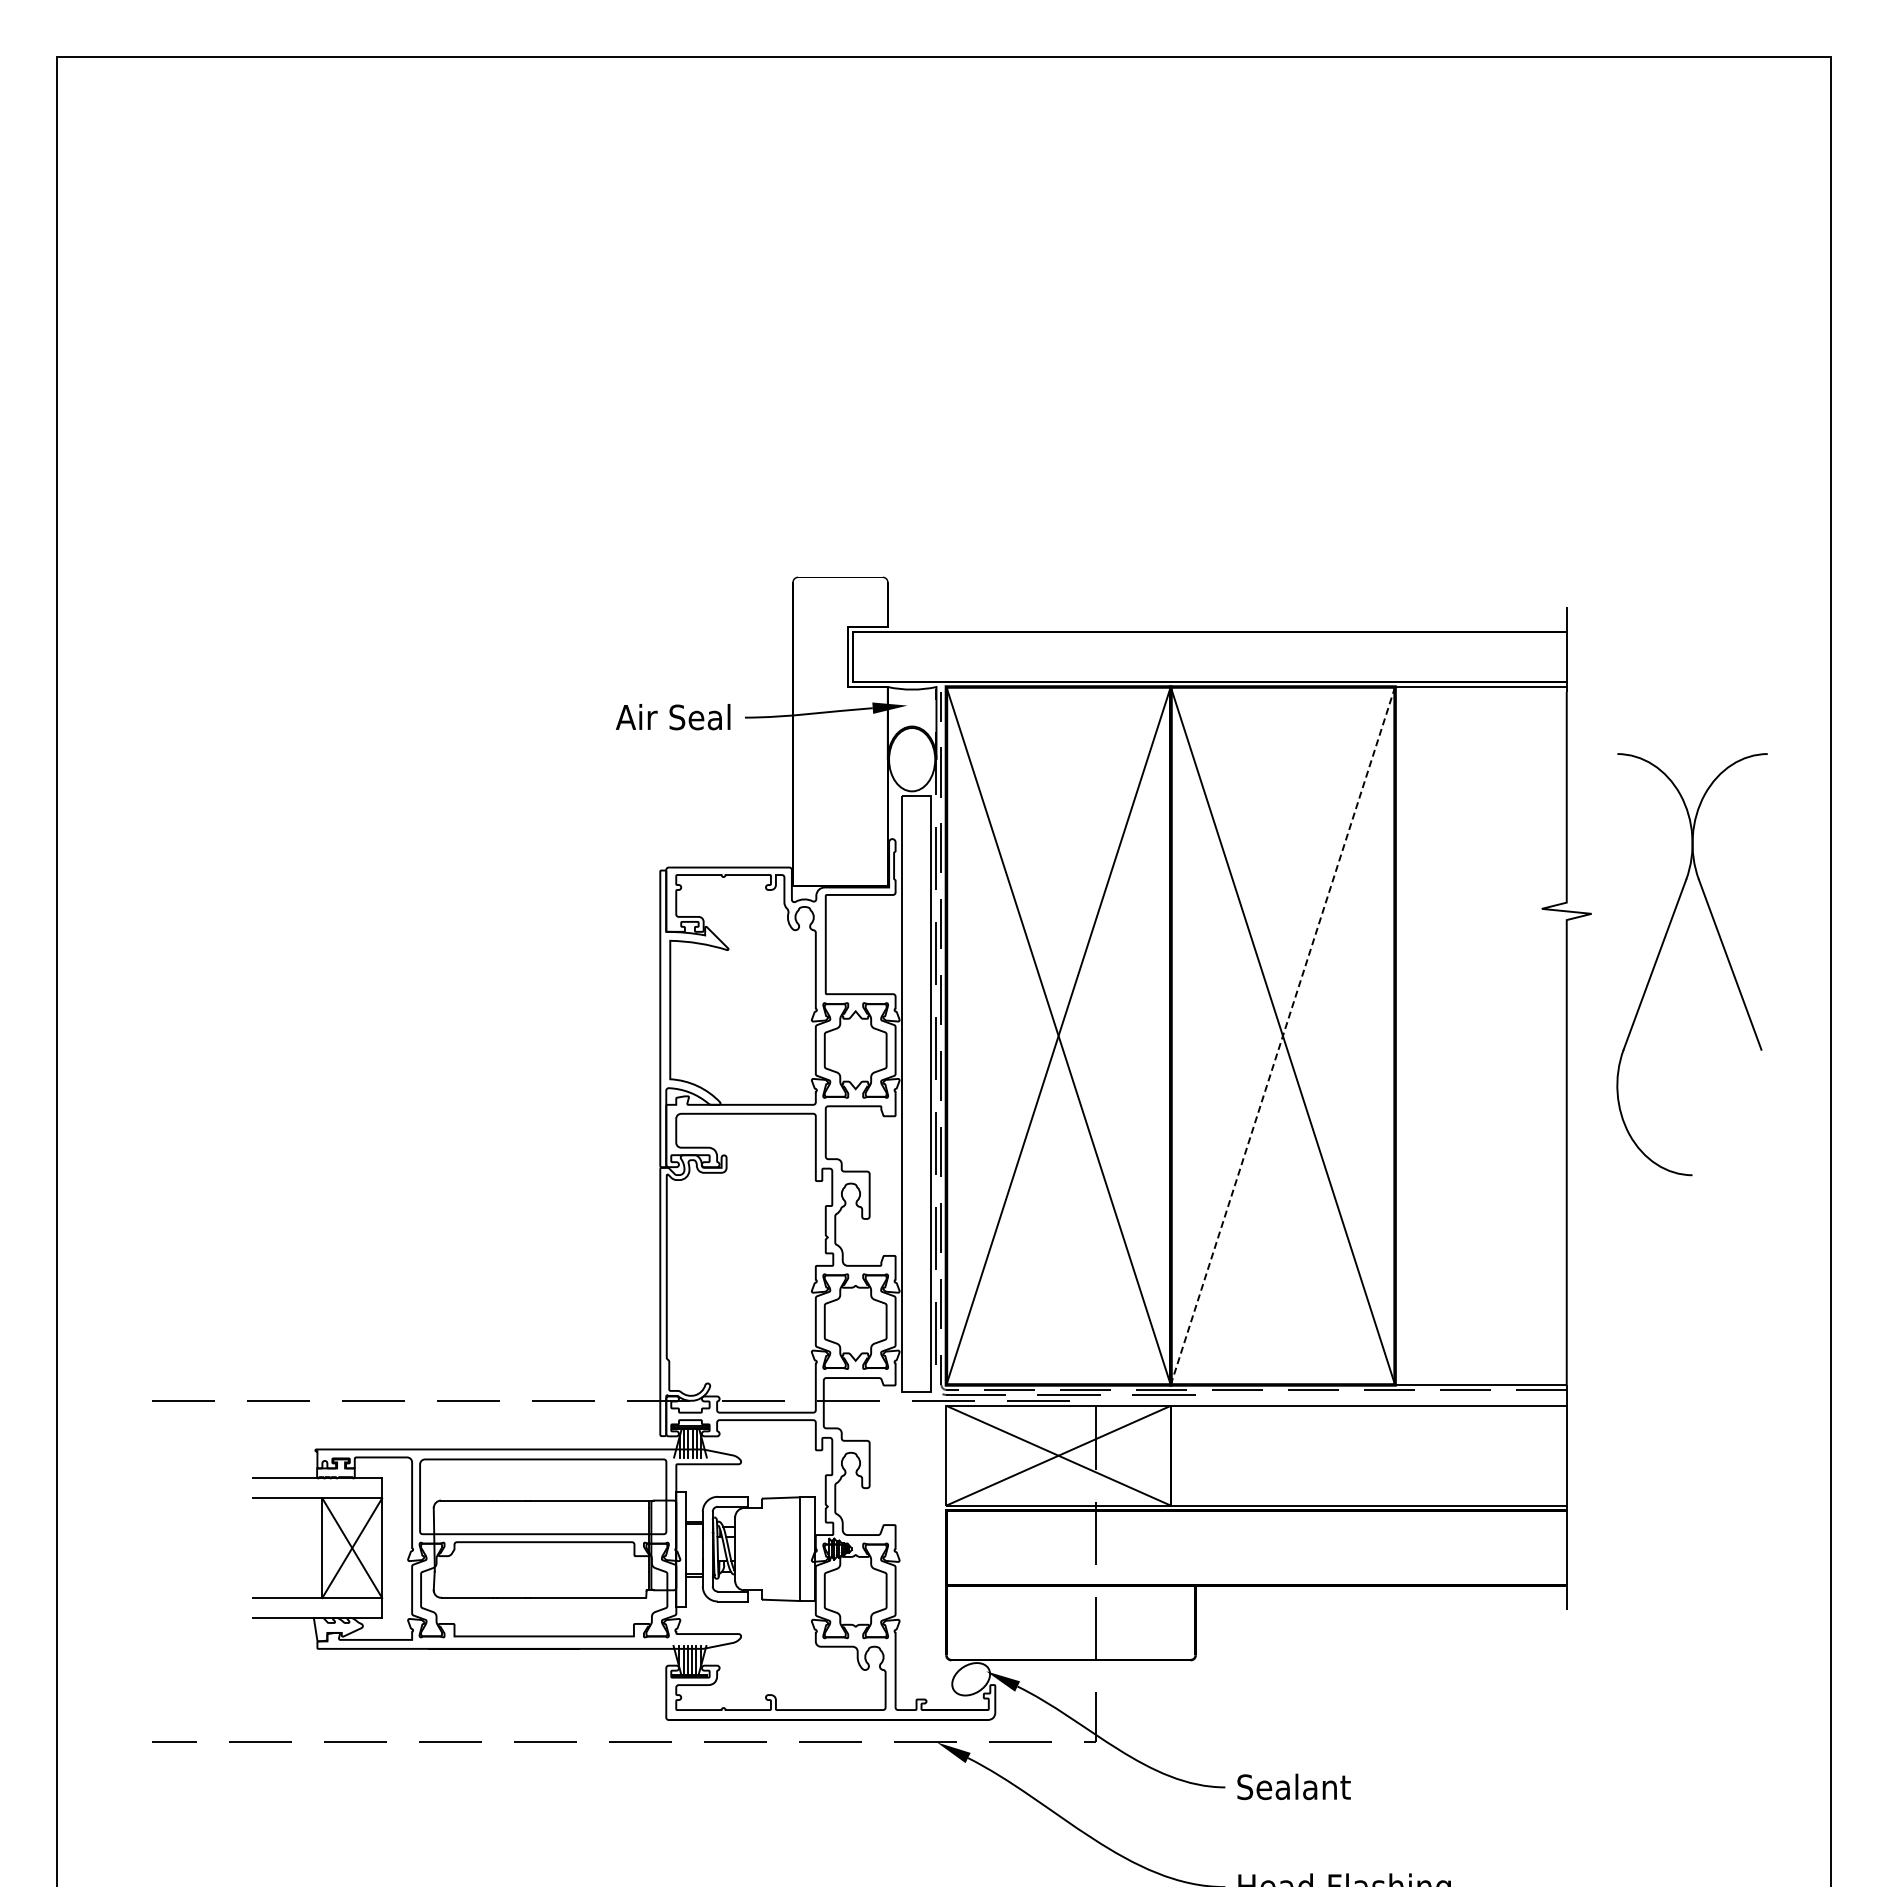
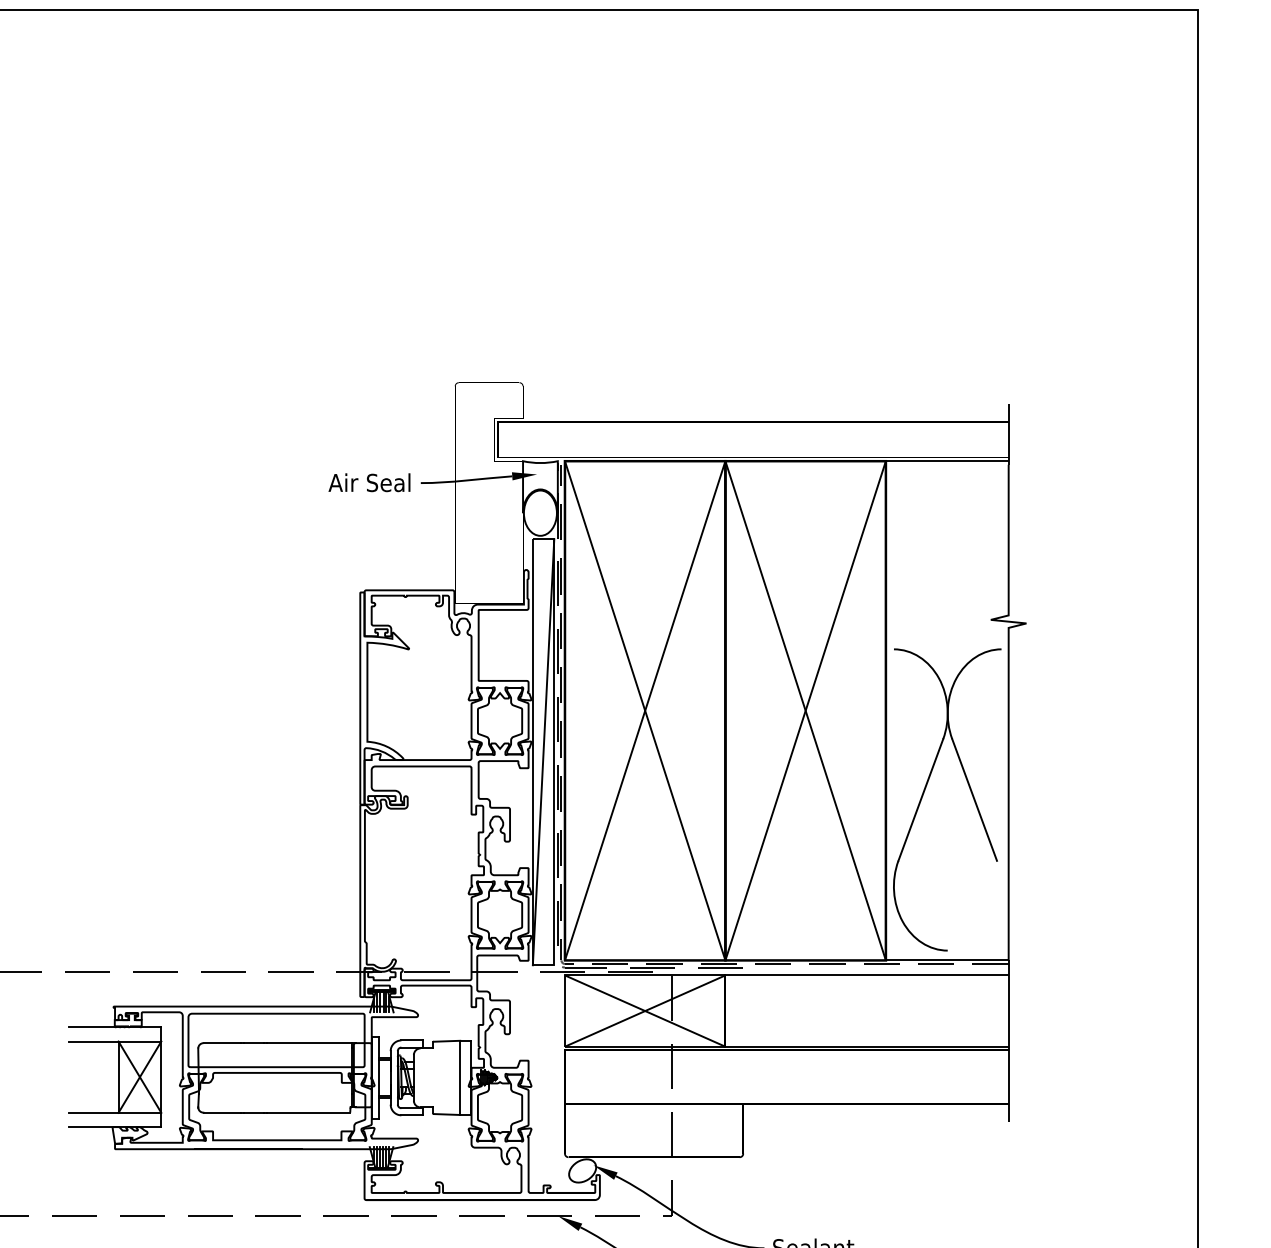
part: (1661, 950) -> (925, 789), moved
line: (1282, 1035) -> (805, 710), dashed -> solid
line: (916, 1093) -> (543, 751), added

